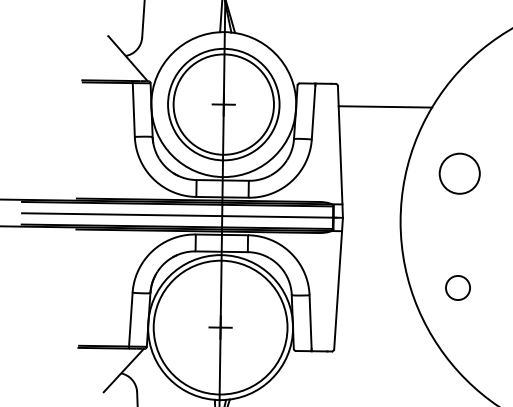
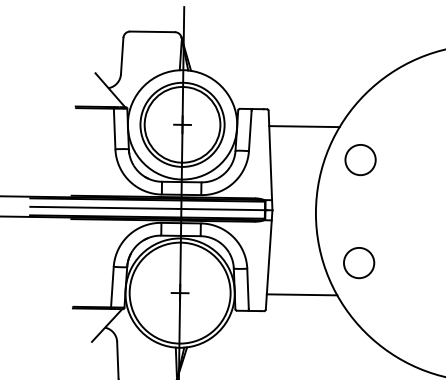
circle: (459, 174) -> (360, 160), moved
circle: (458, 288) -> (359, 263), size x1.67
line: (381, 329) -> (301, 294), added

